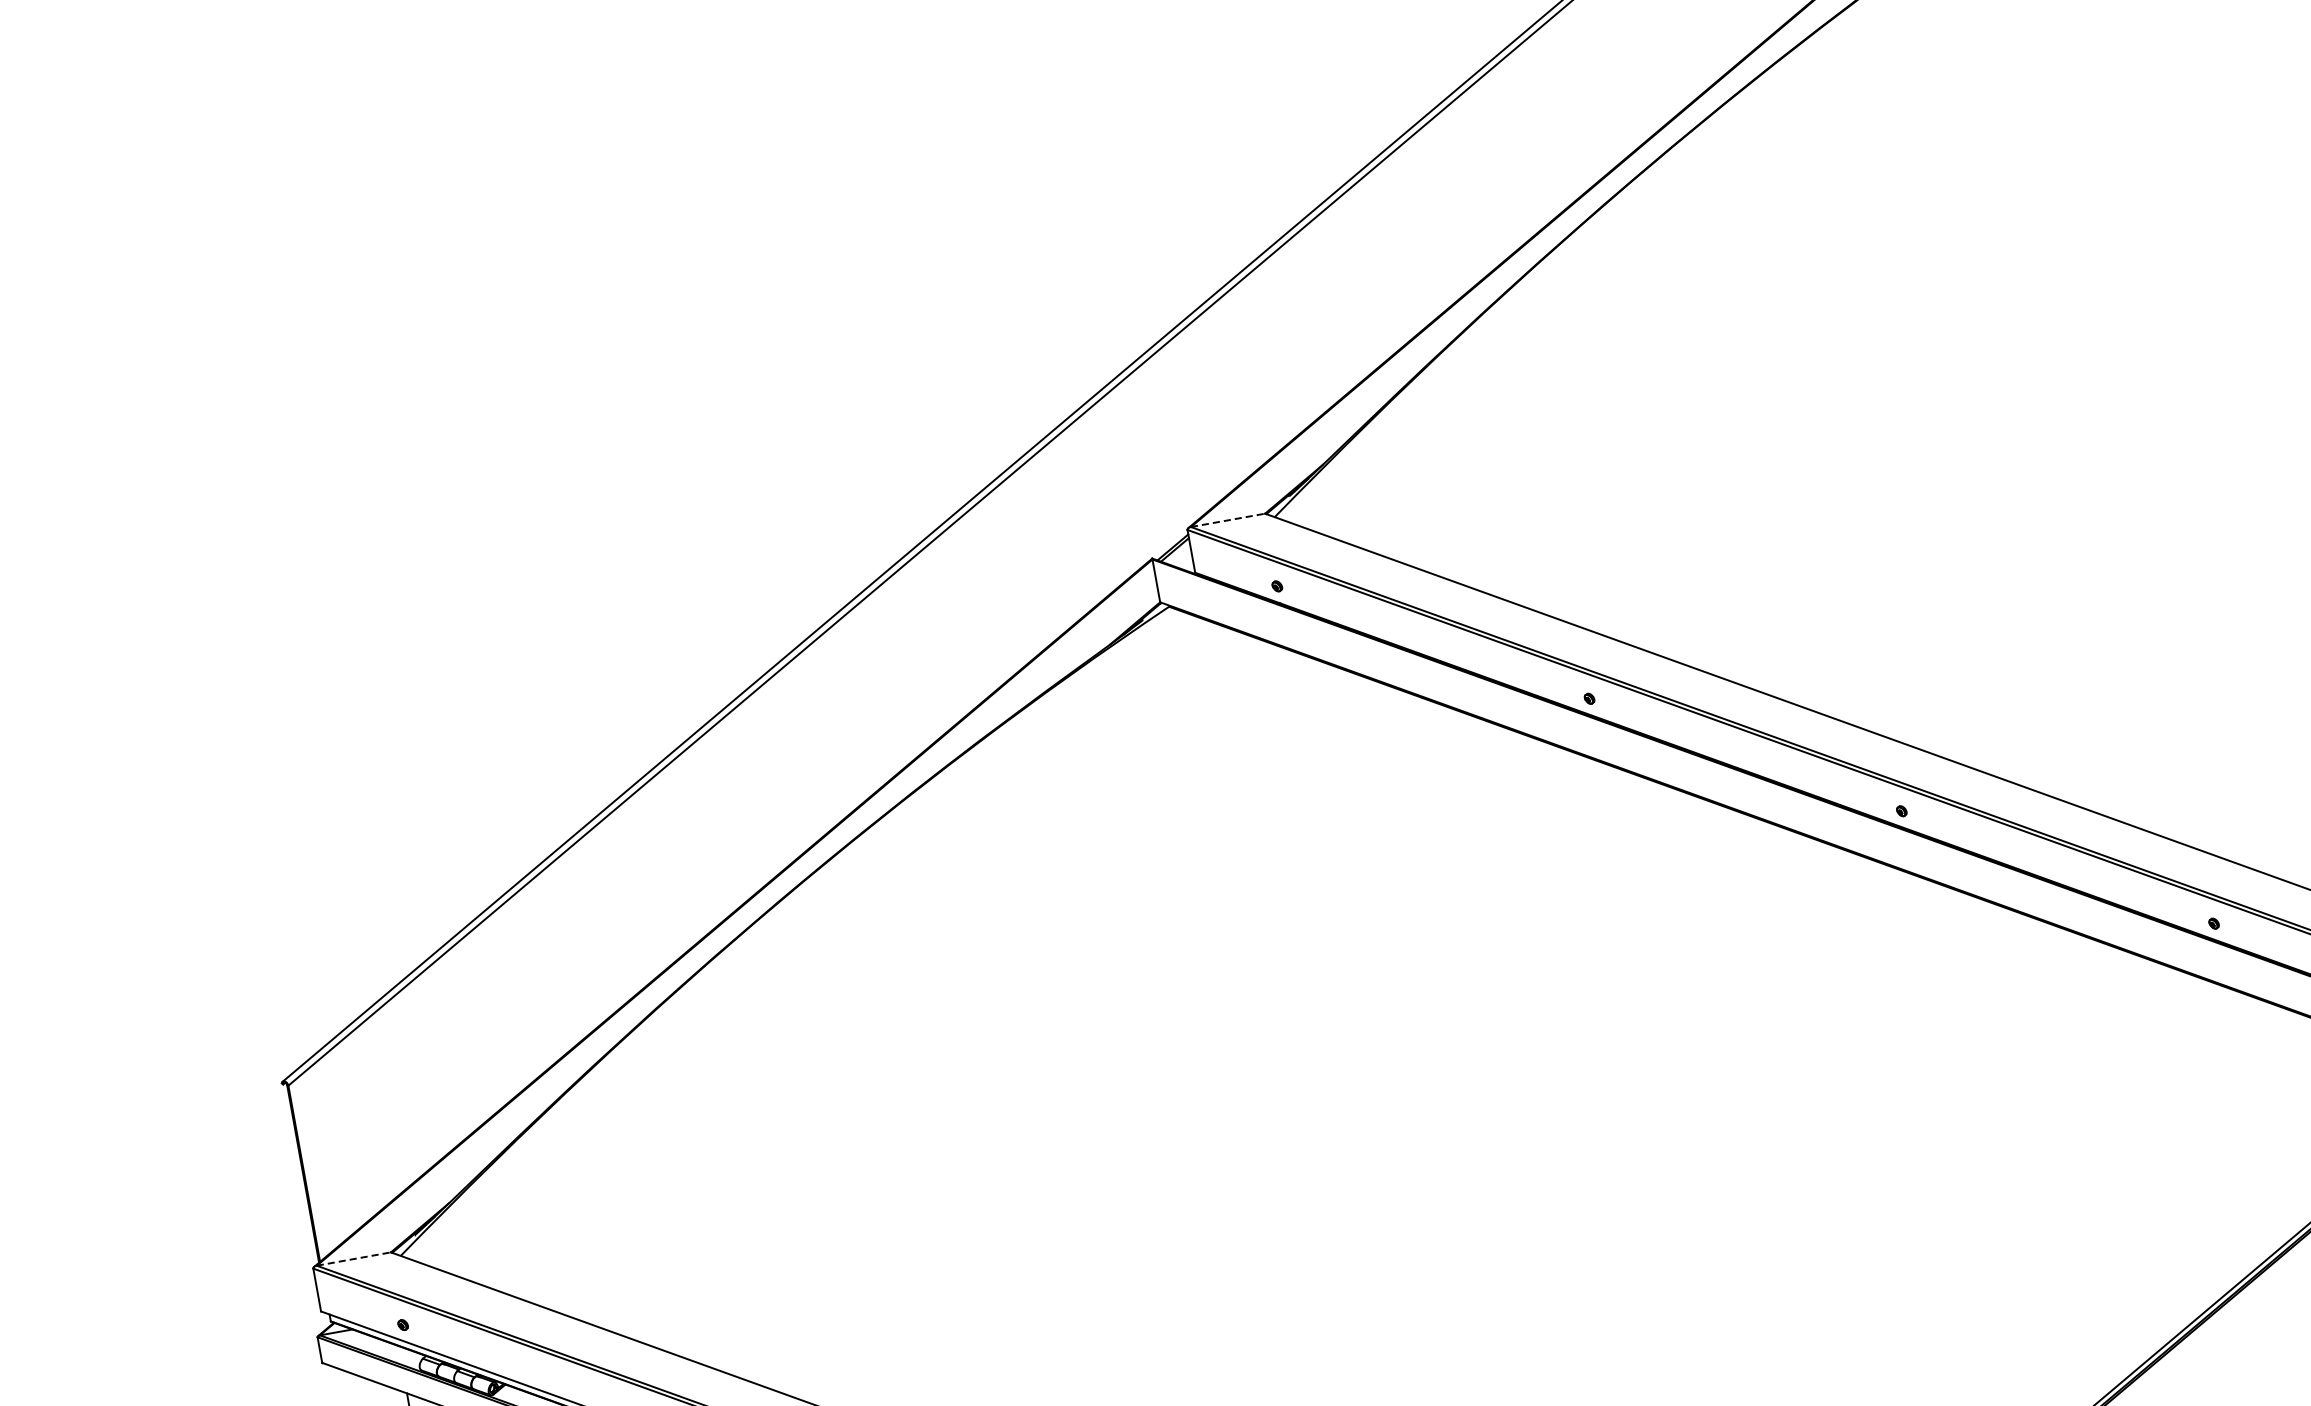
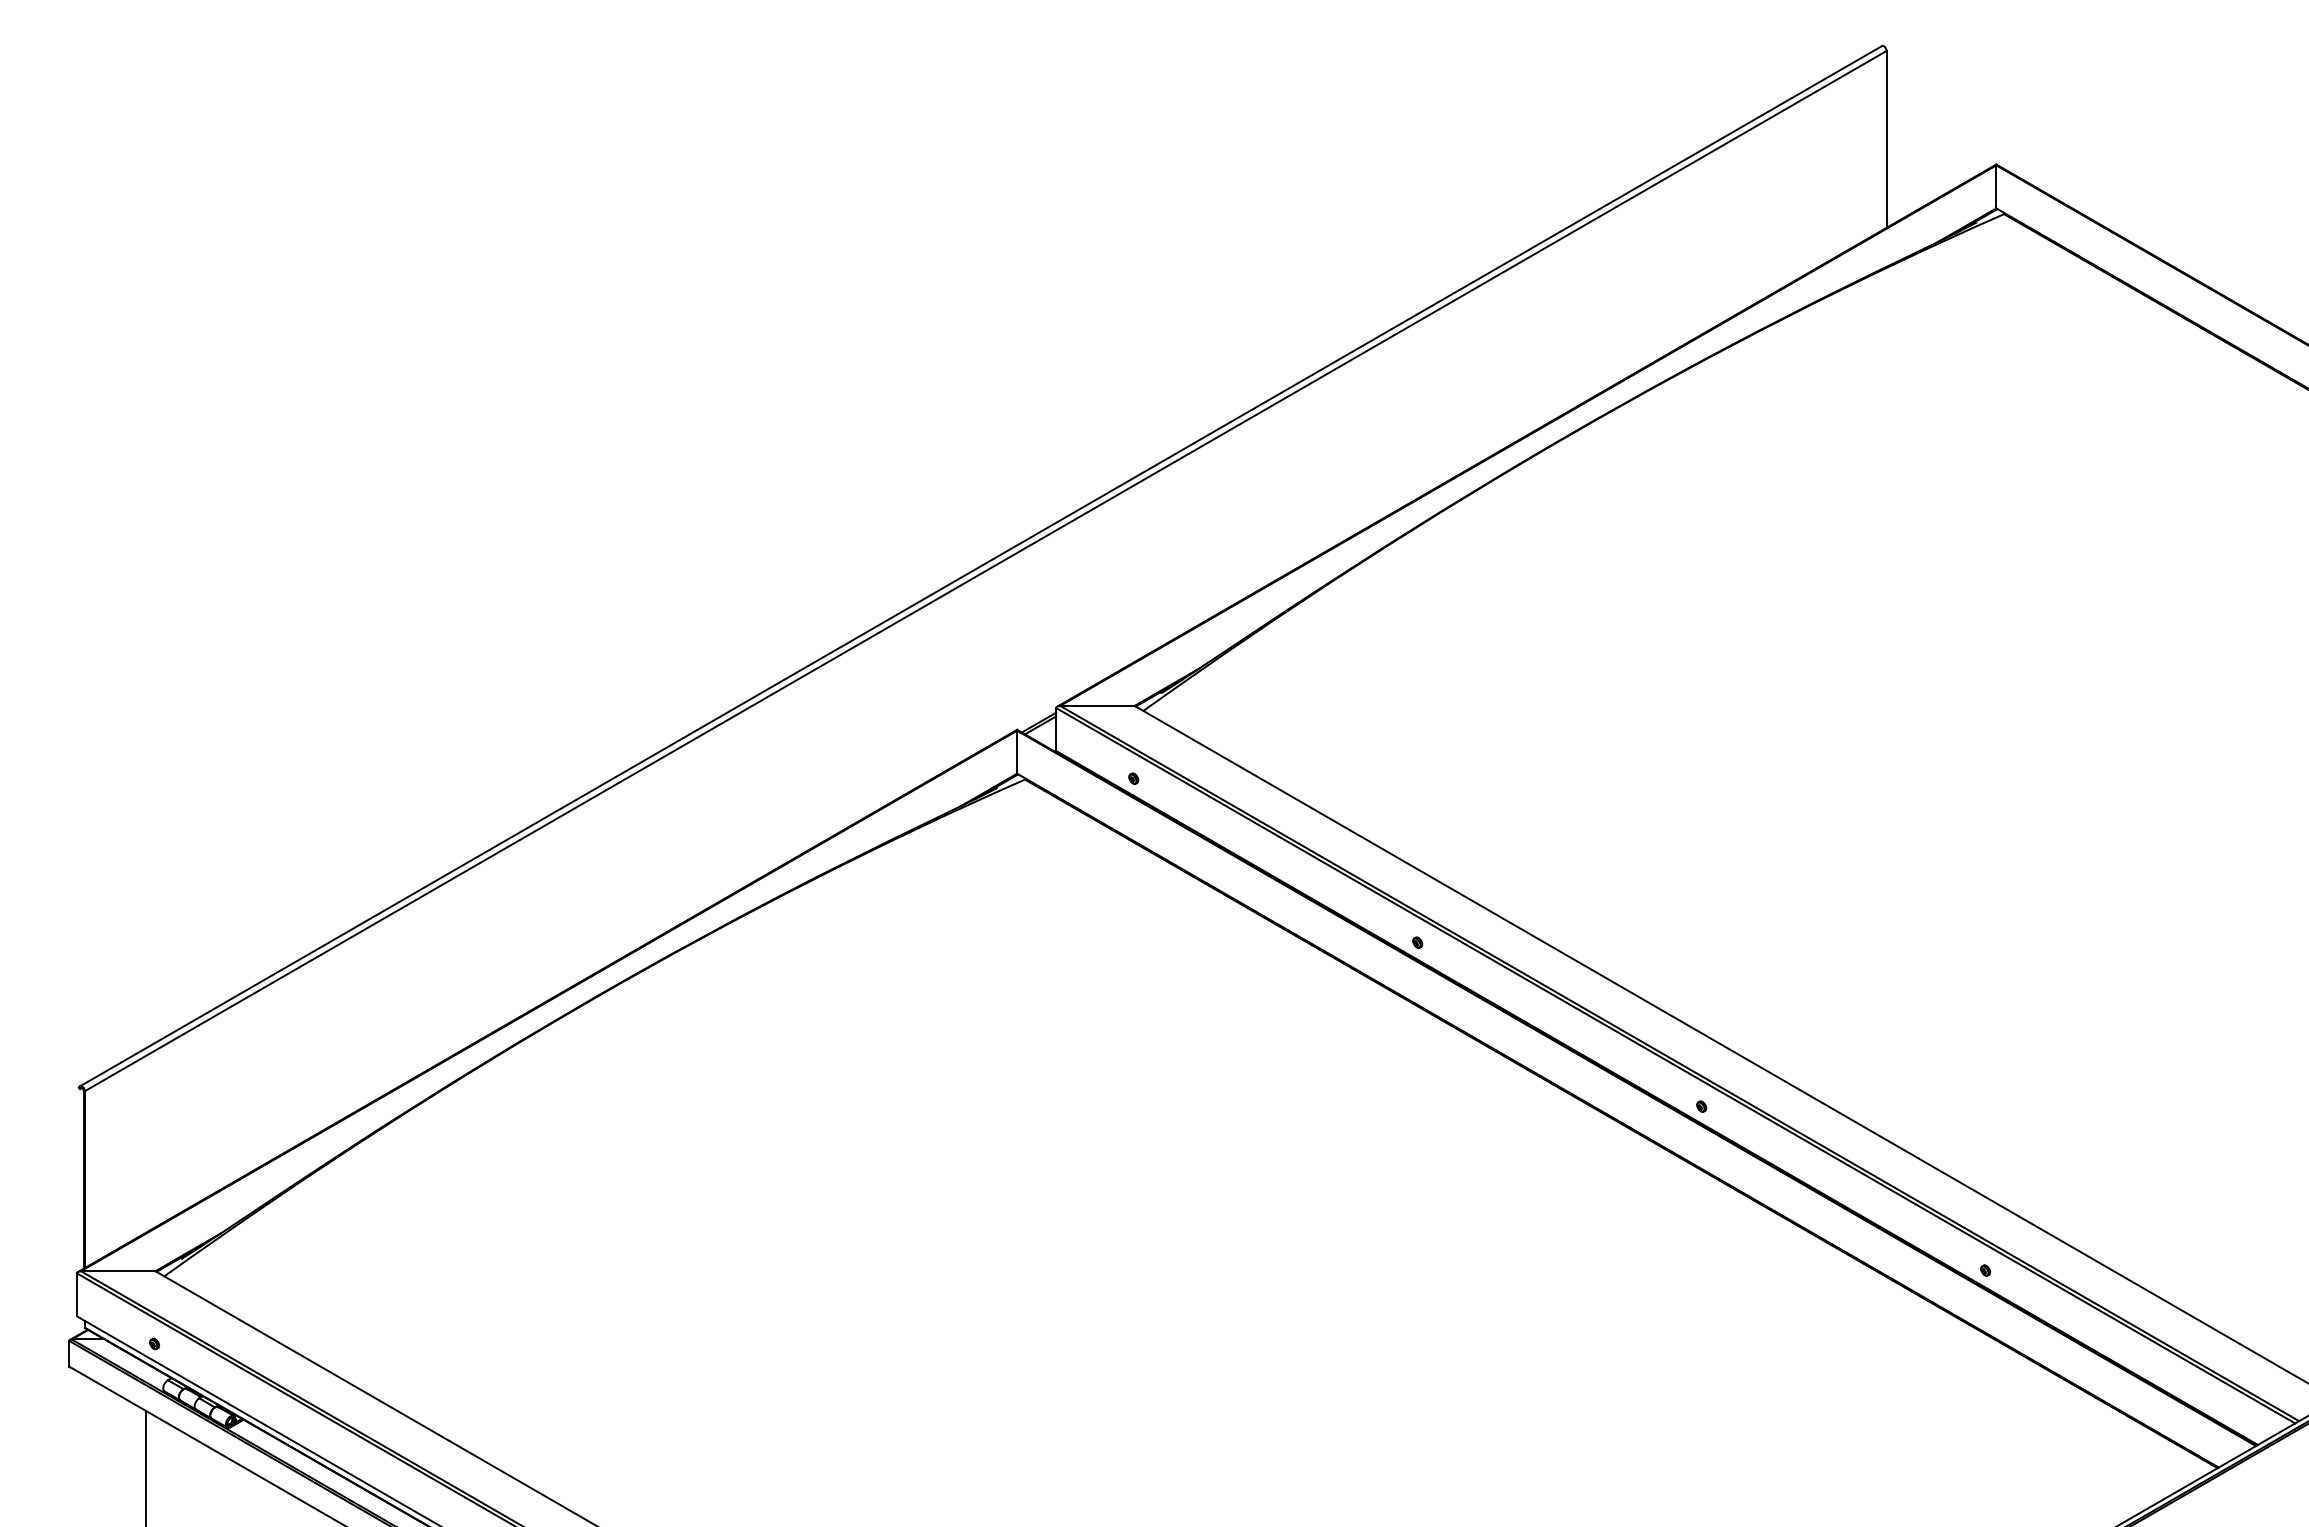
line: (1228, 519) -> (1097, 705), dashed -> solid
line: (354, 1259) -> (118, 1271), dashed -> solid

